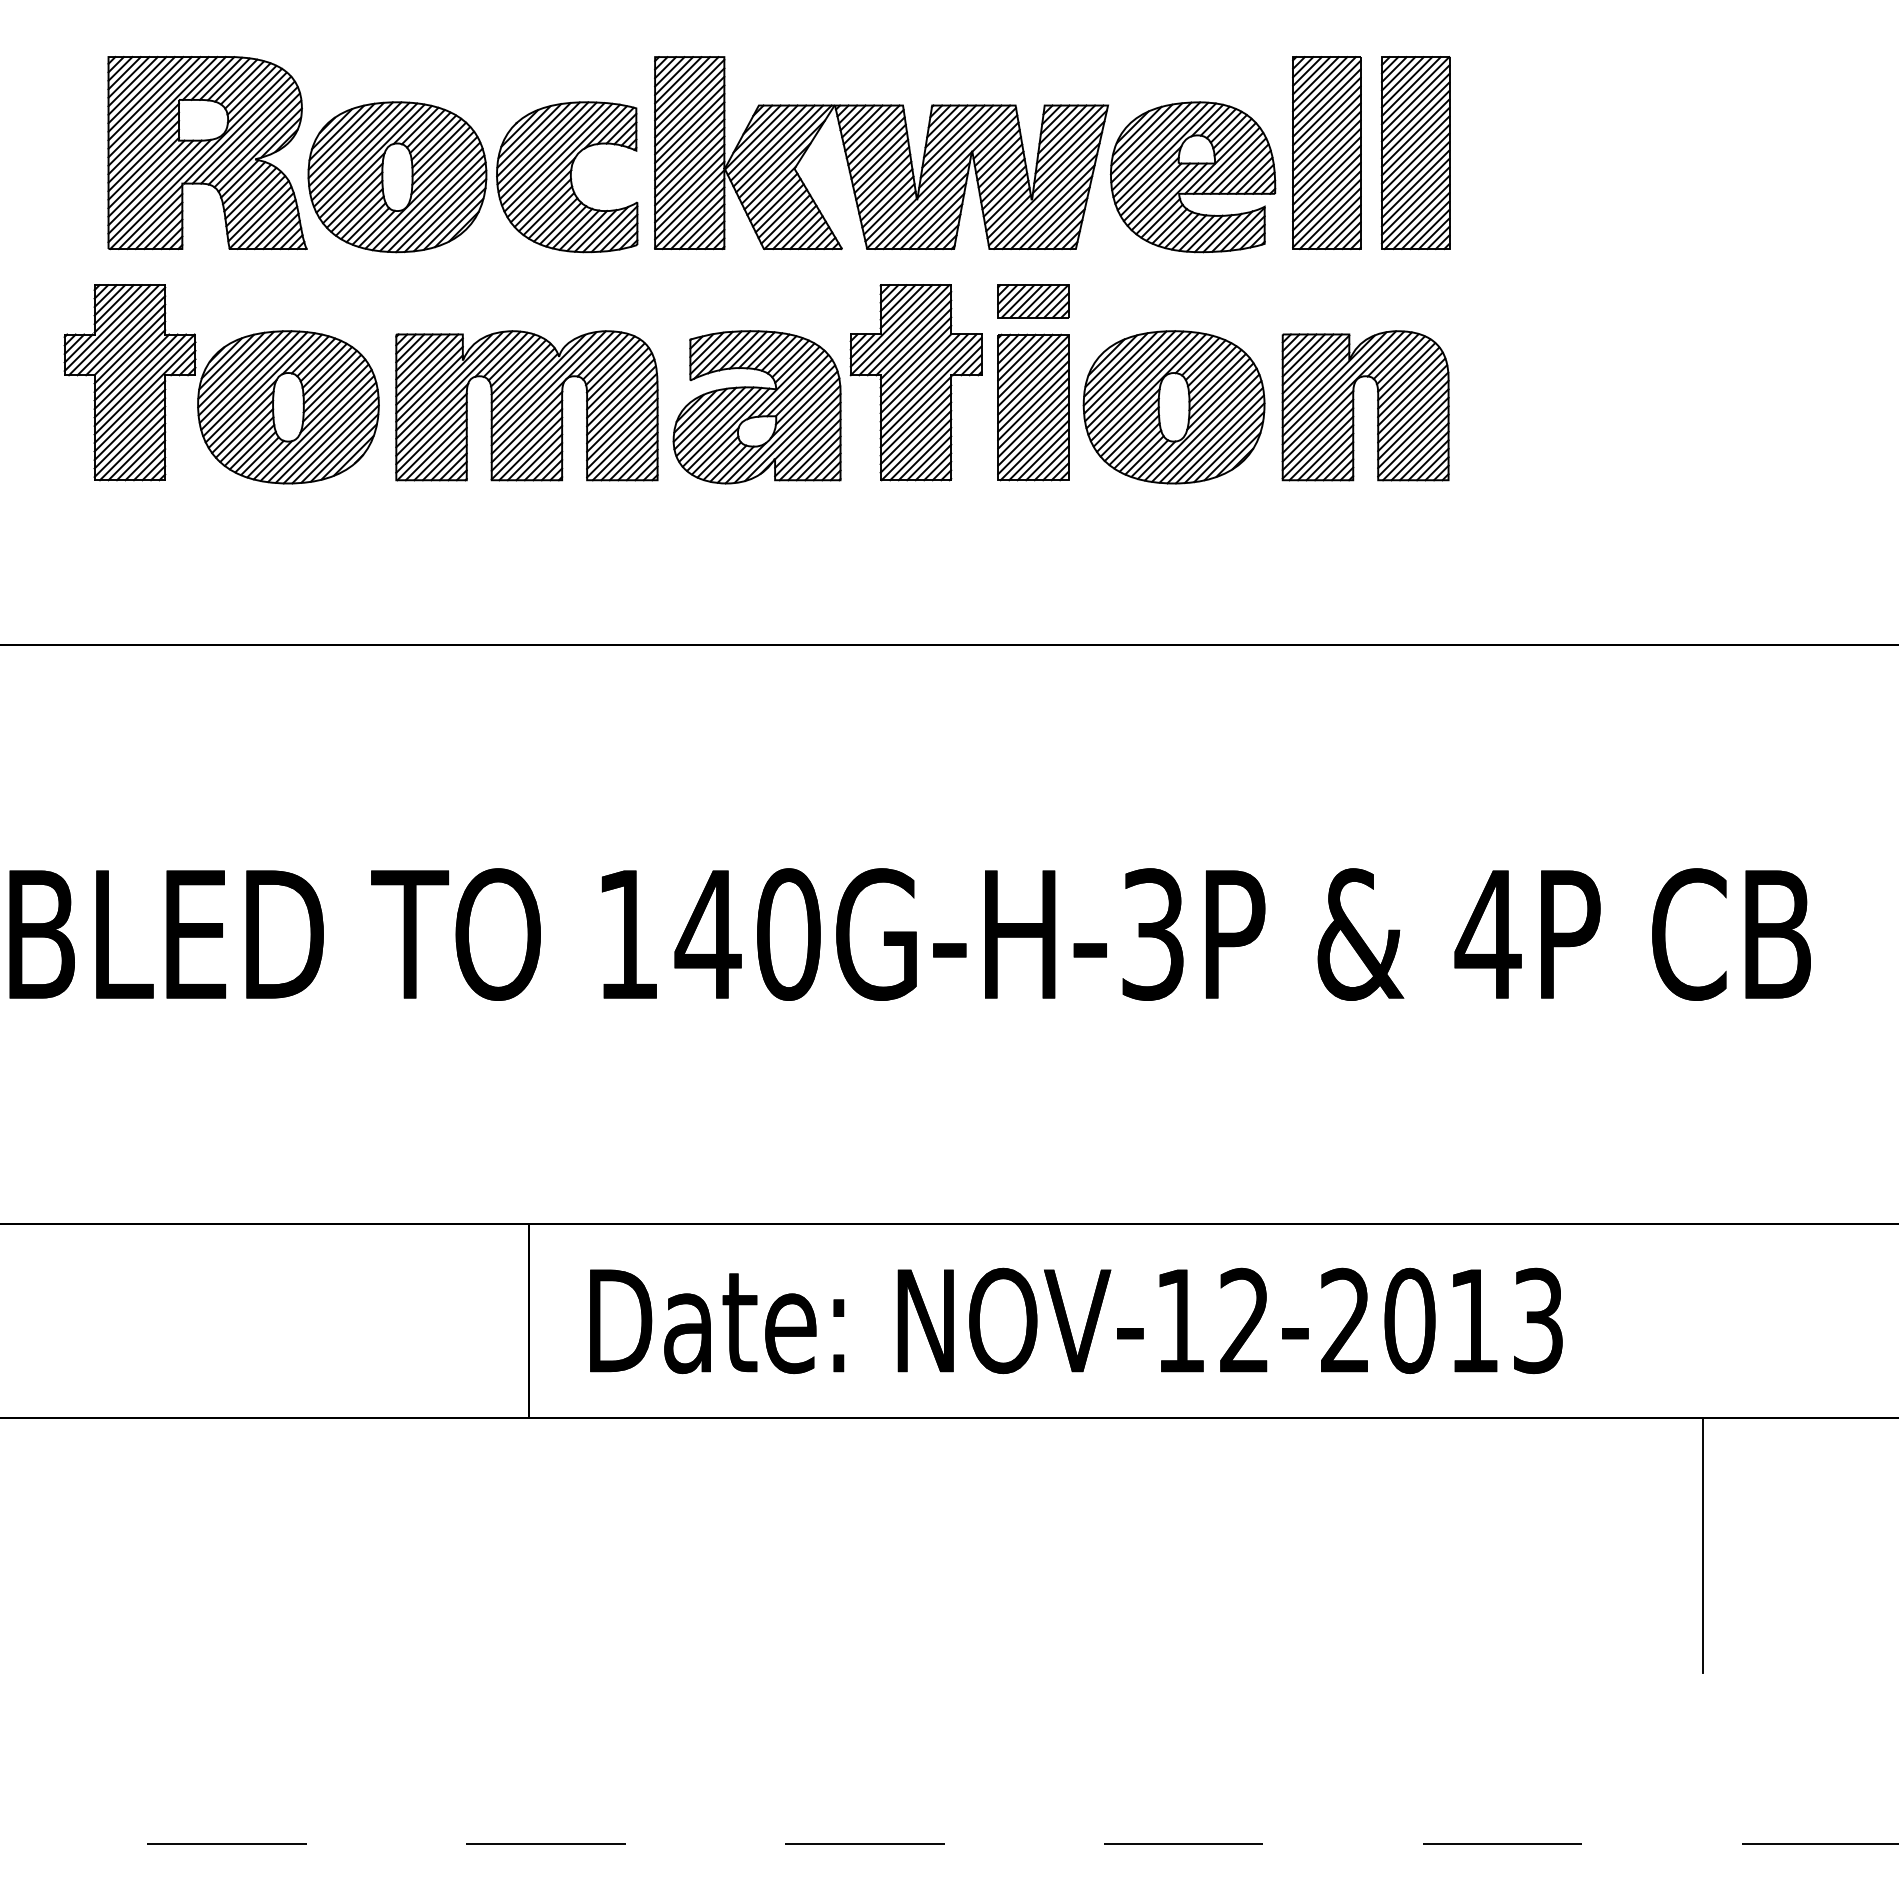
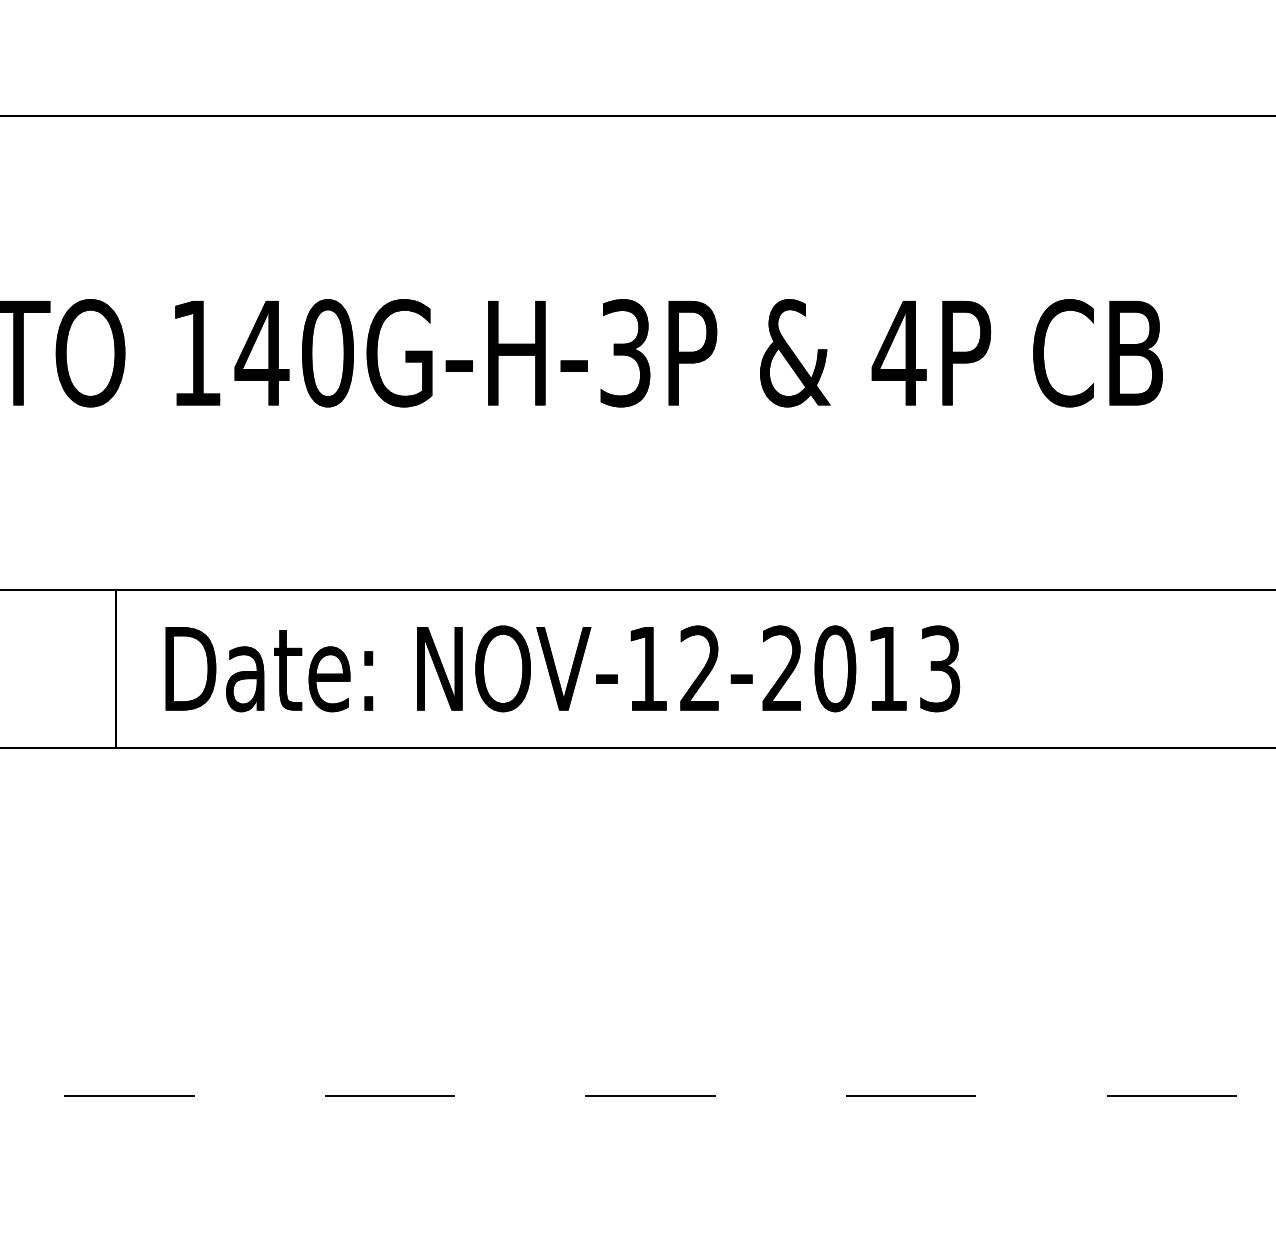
line: (1702, 1545) -> (1074, 852), removed

